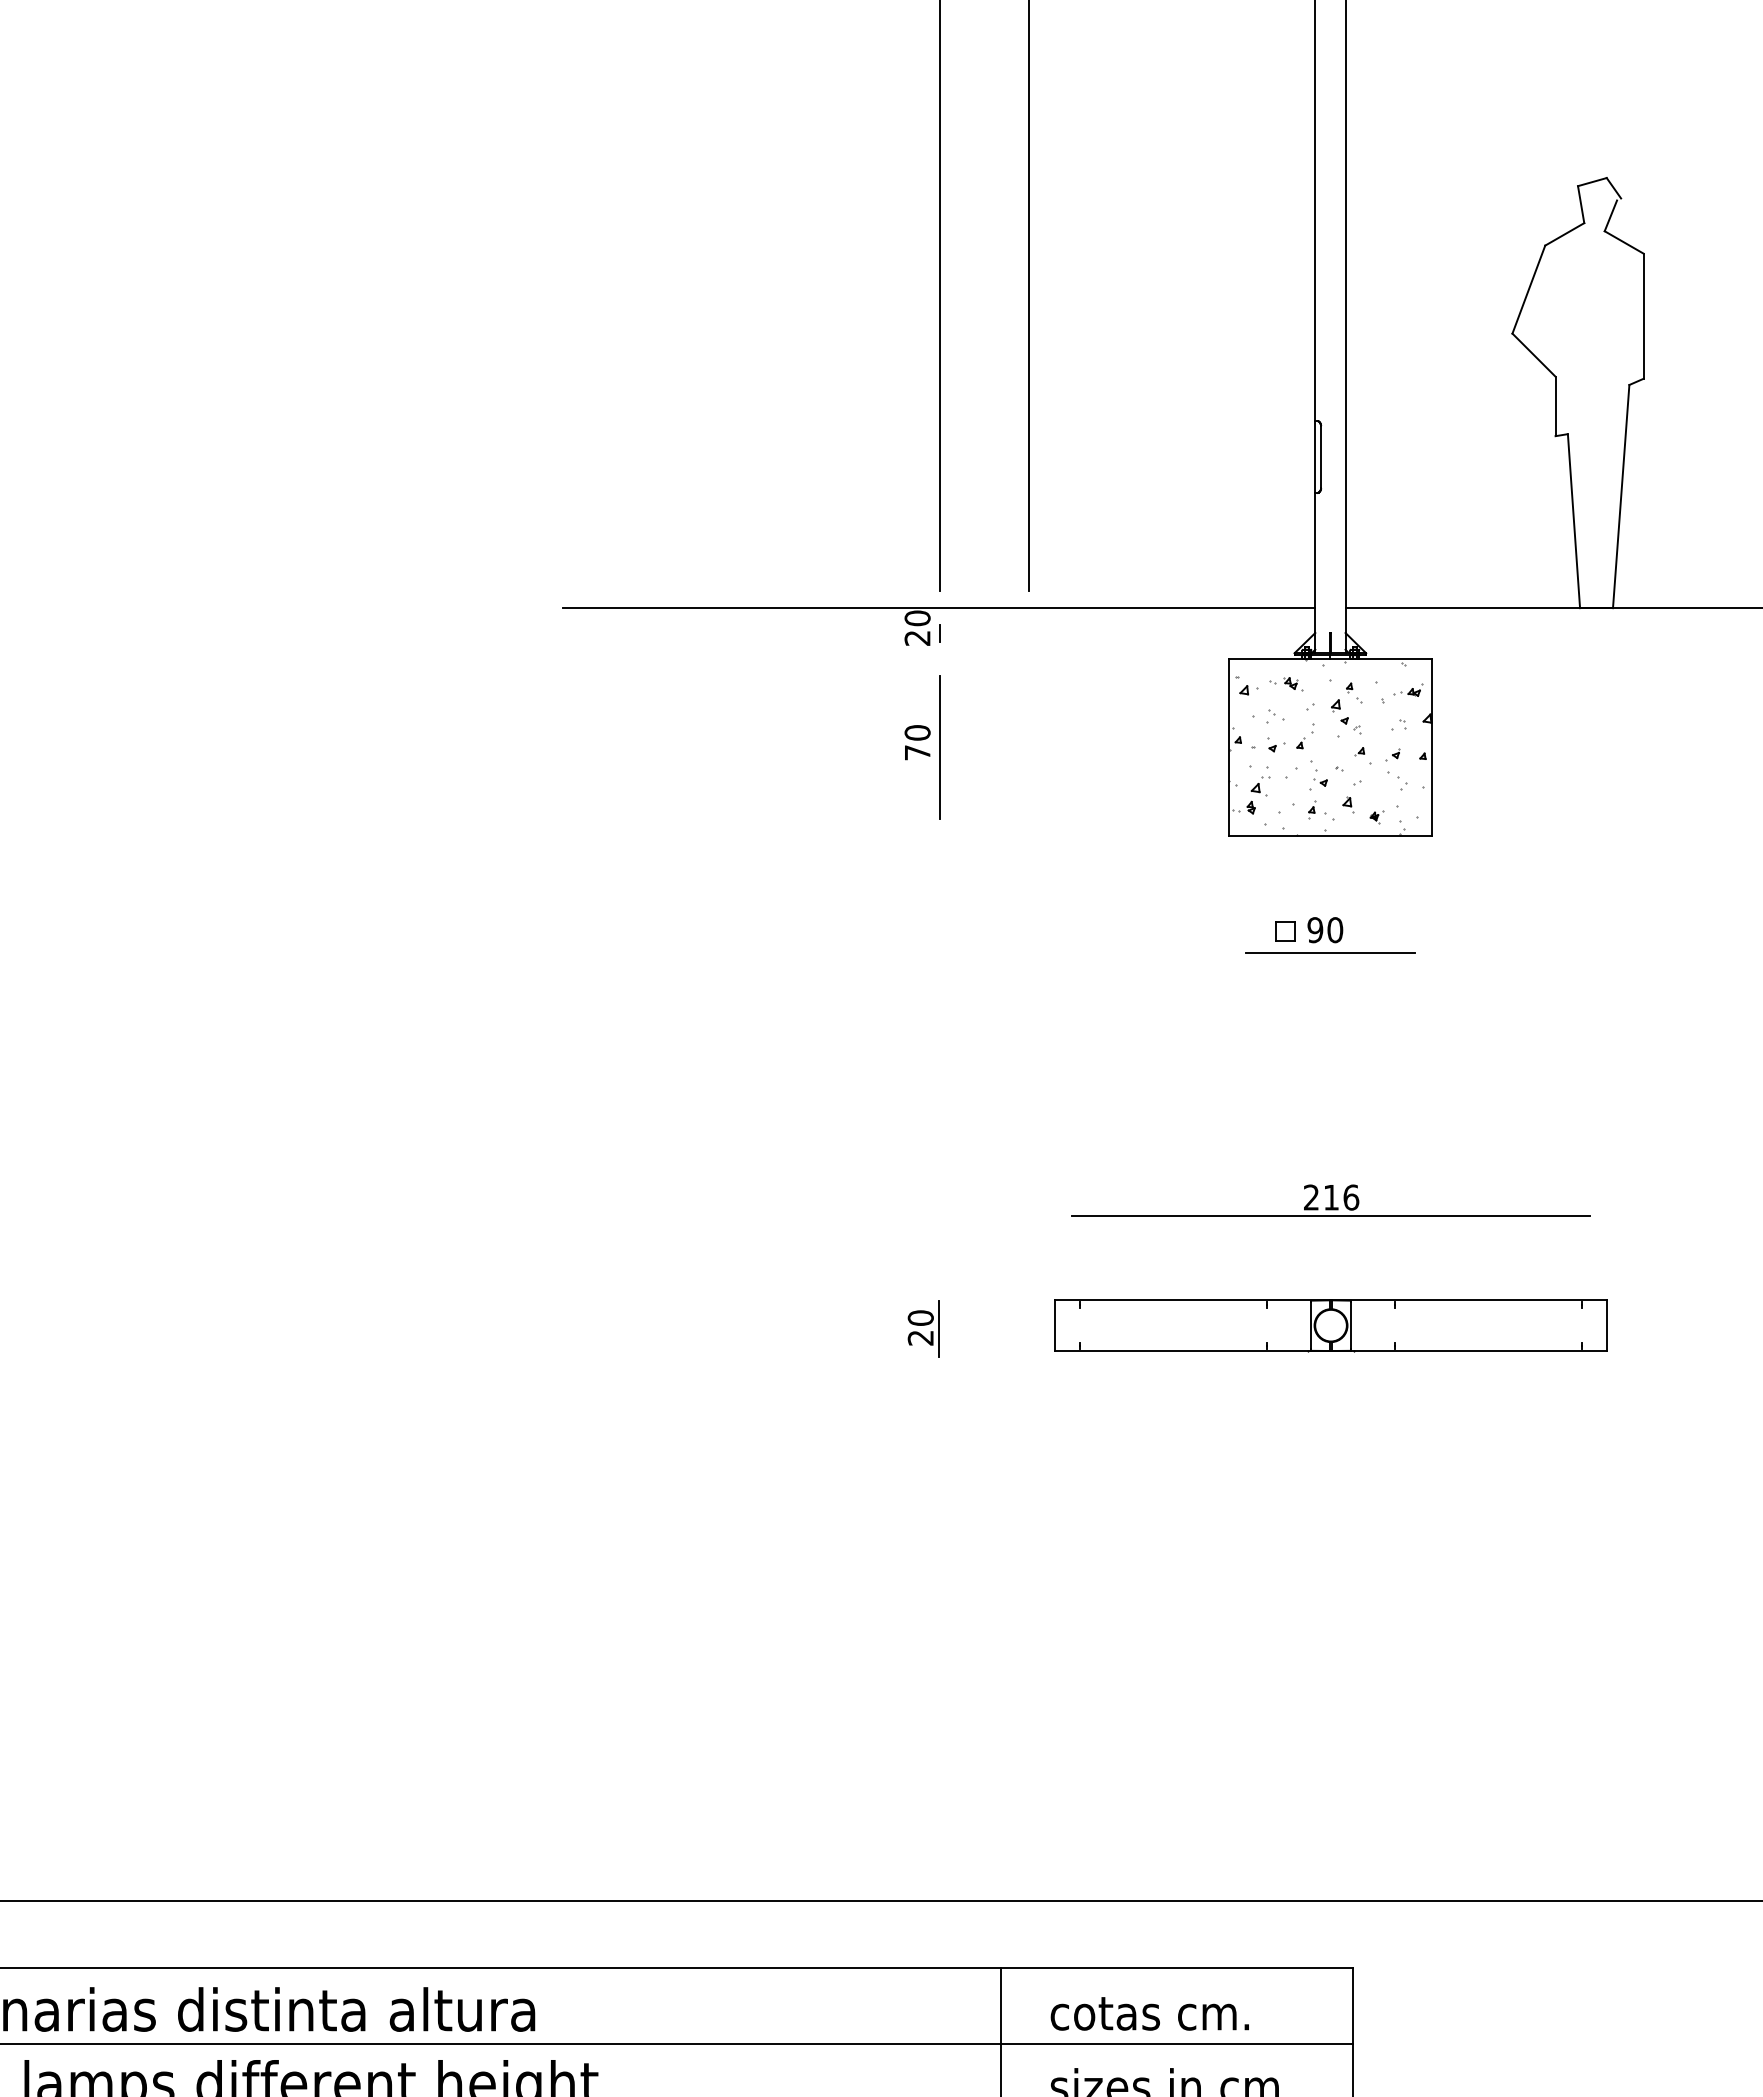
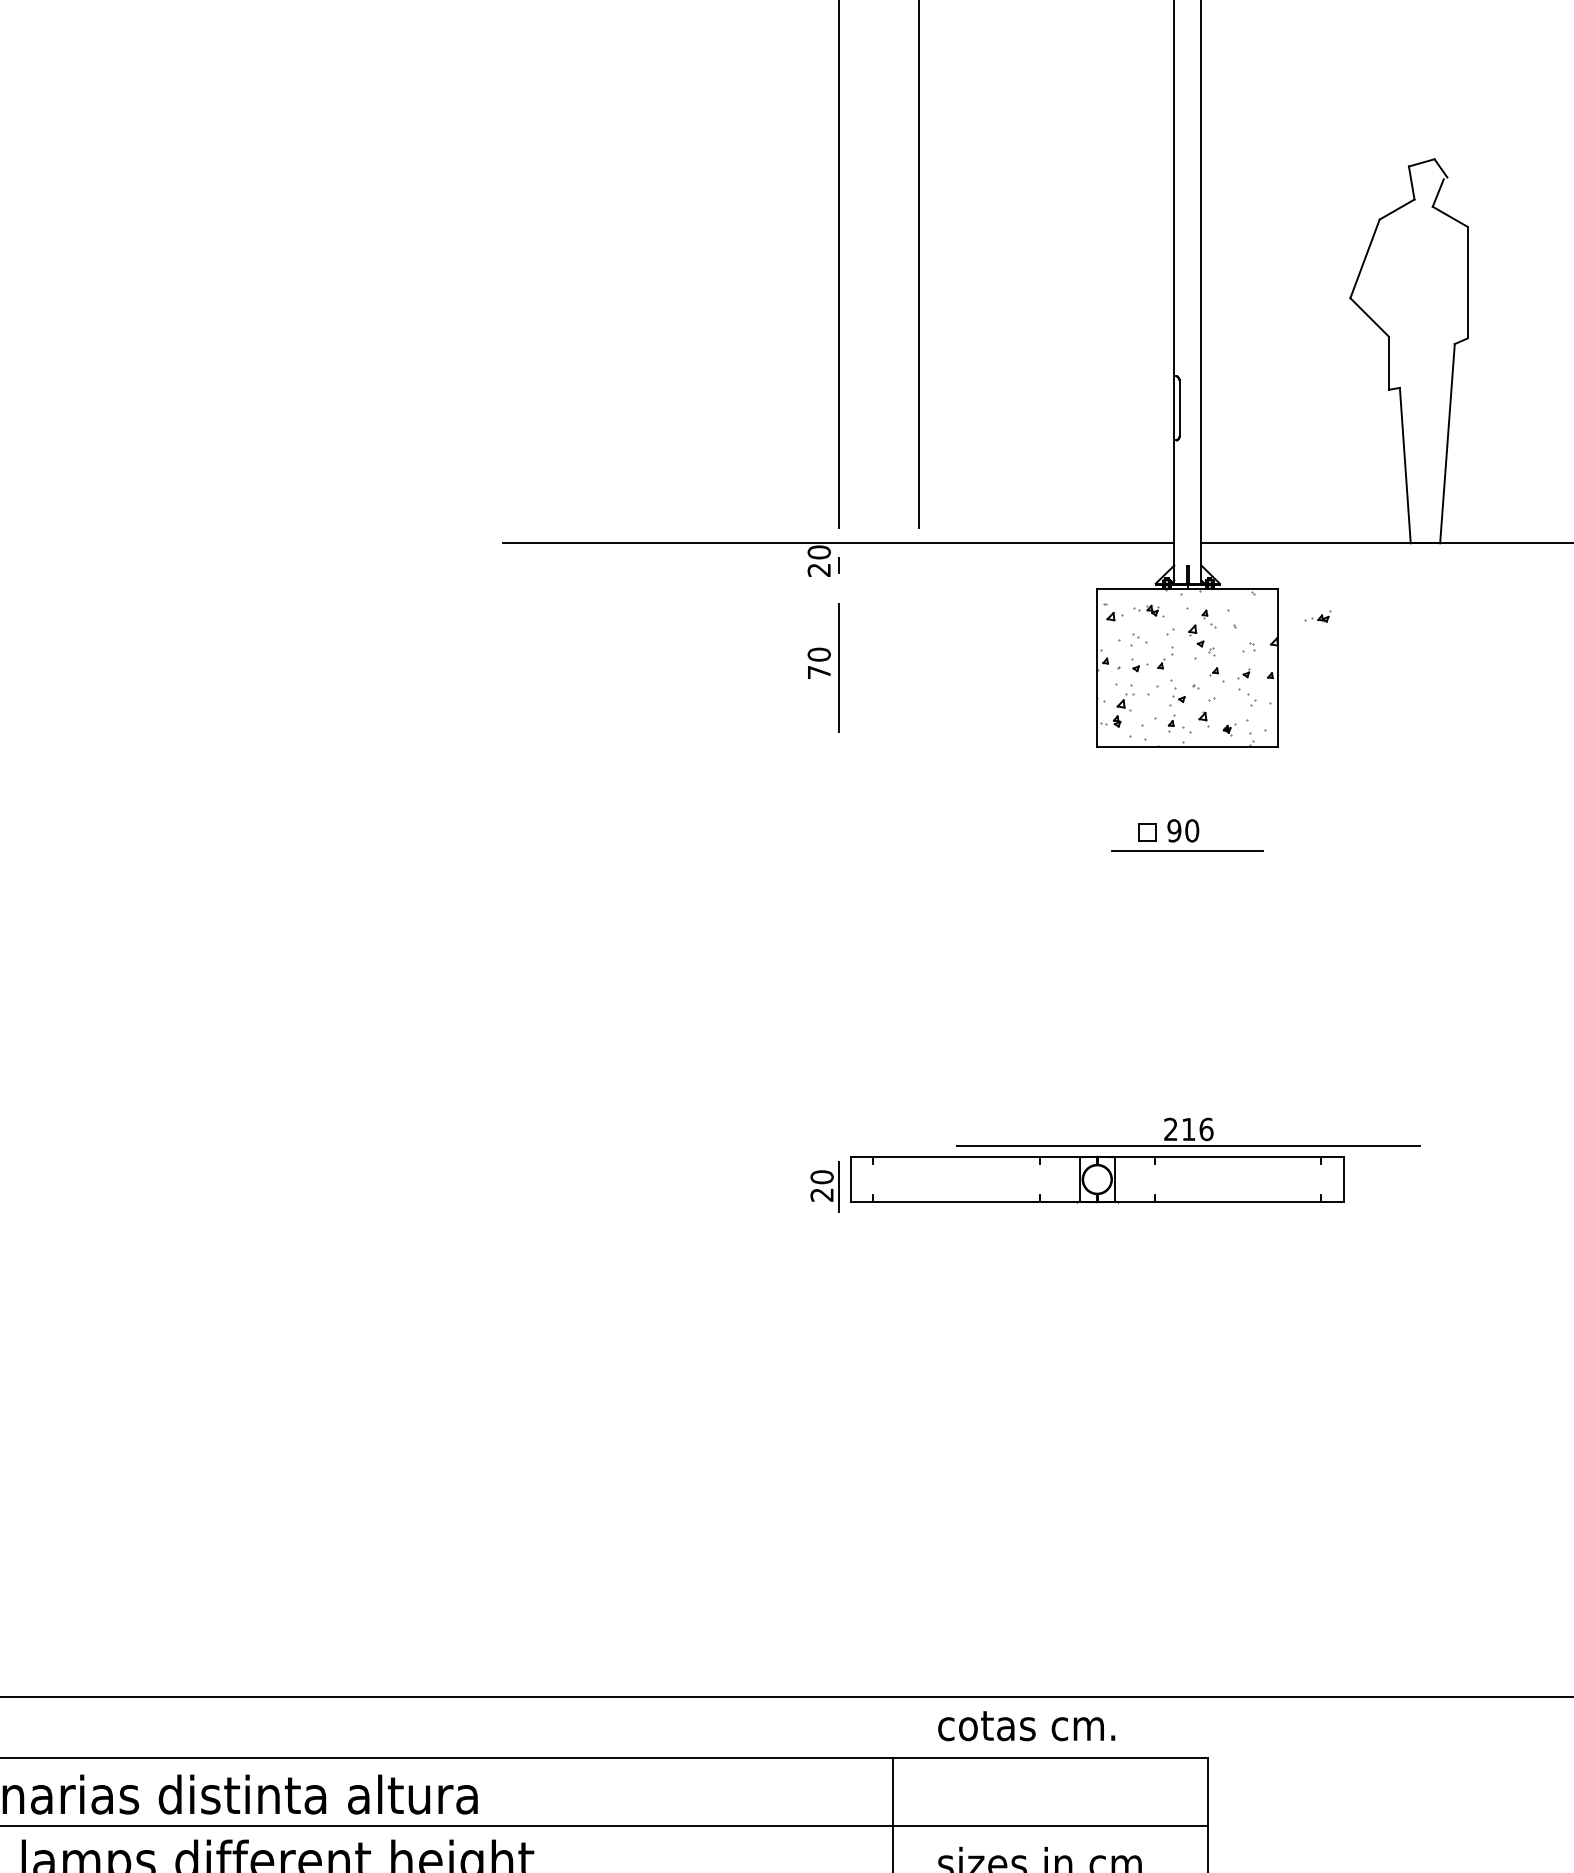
part: (1408, 689) -> (1318, 615), moved
part: (1330, 1200) -> (1187, 1132), moved
part: (1330, 1325) -> (1096, 1179), moved
text: (1149, 2013) -> (1026, 1725), moved

